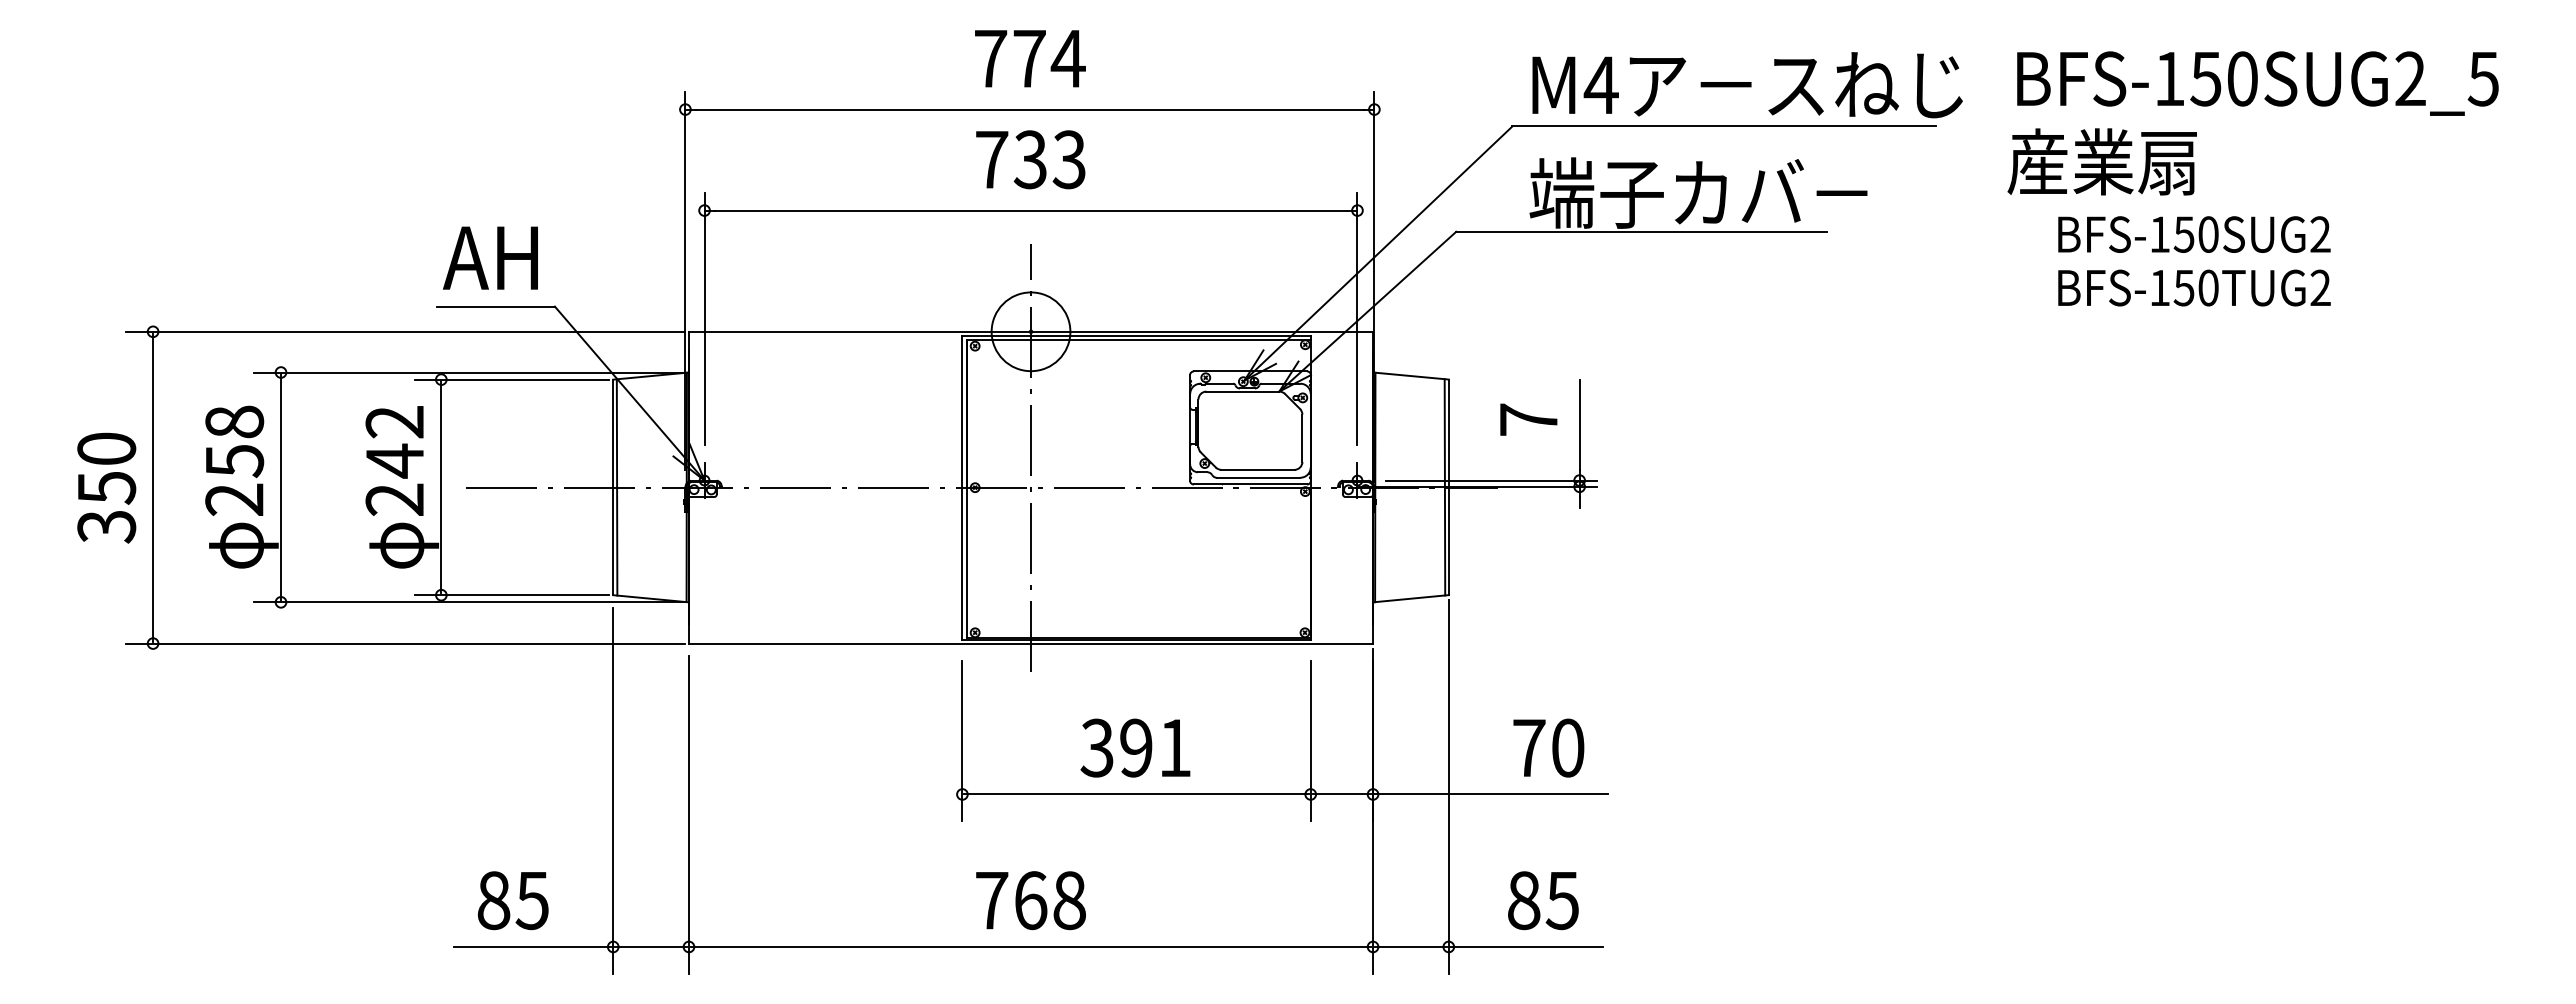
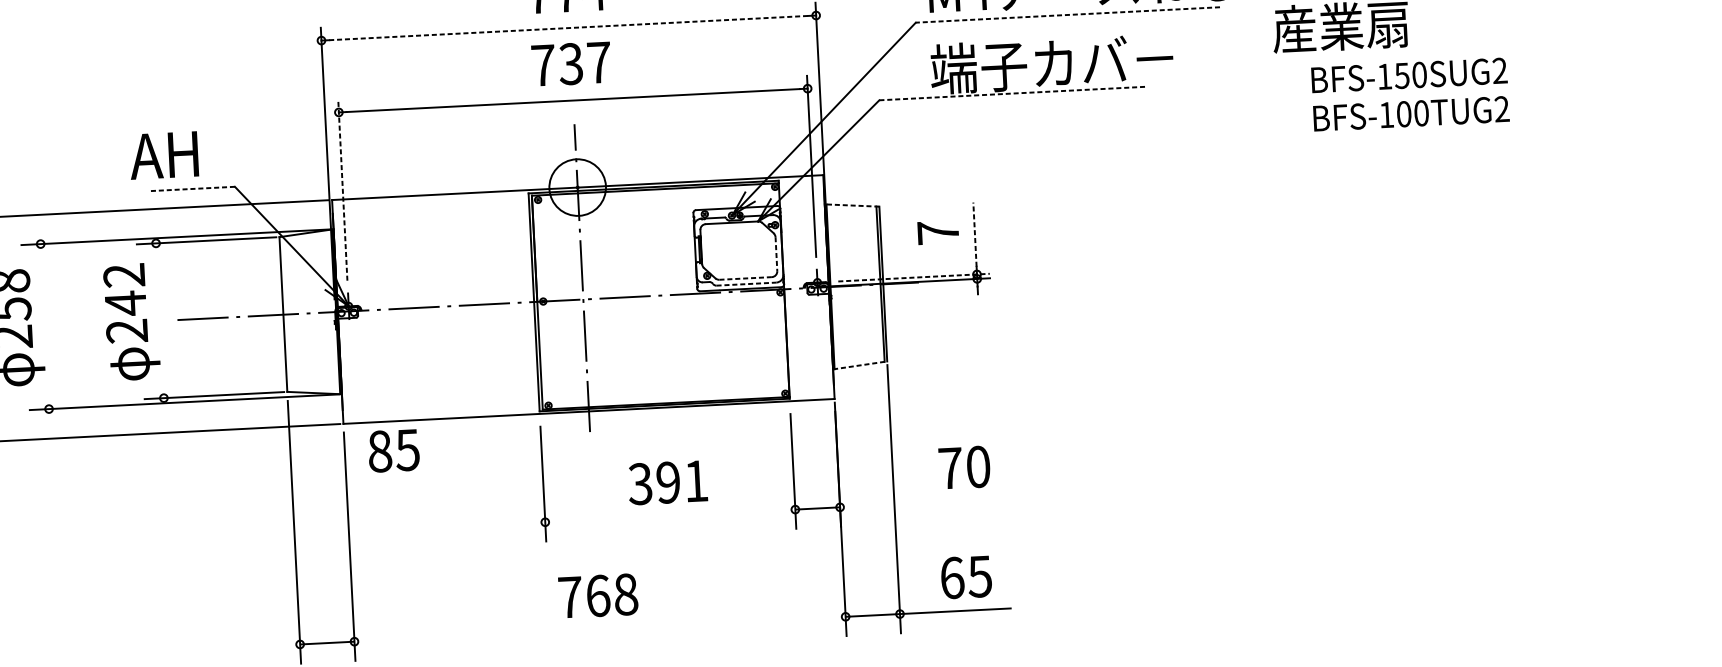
line: (1029, 109) -> (568, 28), solid -> dashed
line: (1724, 126) -> (1068, 14), solid -> dashed
text: (1068, 159) -> (598, 62), 733 -> 737
line: (1642, 231) -> (1013, 93), solid -> dashed
text: (490, 257) -> (163, 155), moved
text: (2183, 287) -> (1403, 113), BFS-150TUG2 -> BFS-100TUG2
line: (495, 306) -> (192, 188), solid -> dashed
line: (704, 318) -> (342, 189), solid -> dashed
line: (1410, 375) -> (851, 205), solid -> dashed
line: (1579, 425) -> (974, 234), solid -> dashed
line: (1302, 438) -> (776, 254), solid -> dashed
line: (1257, 469) -> (745, 278), solid -> dashed
line: (1258, 477) -> (746, 283), solid -> dashed
line: (1491, 480) -> (913, 277), solid -> dashed
line: (281, 487) -> (45, 326), removed
line: (441, 487) -> (160, 320), removed
line: (616, 487) -> (285, 314), removed
line: (1411, 598) -> (860, 365), solid -> dashed
line: (1136, 794) -> (670, 515), removed
line: (1490, 794) -> (924, 503), removed
text: (513, 900) -> (394, 450), moved
text: (1524, 900) -> (952, 577), 85 -> 65
line: (533, 946) -> (242, 647), removed
line: (1030, 946) -> (599, 628), removed

